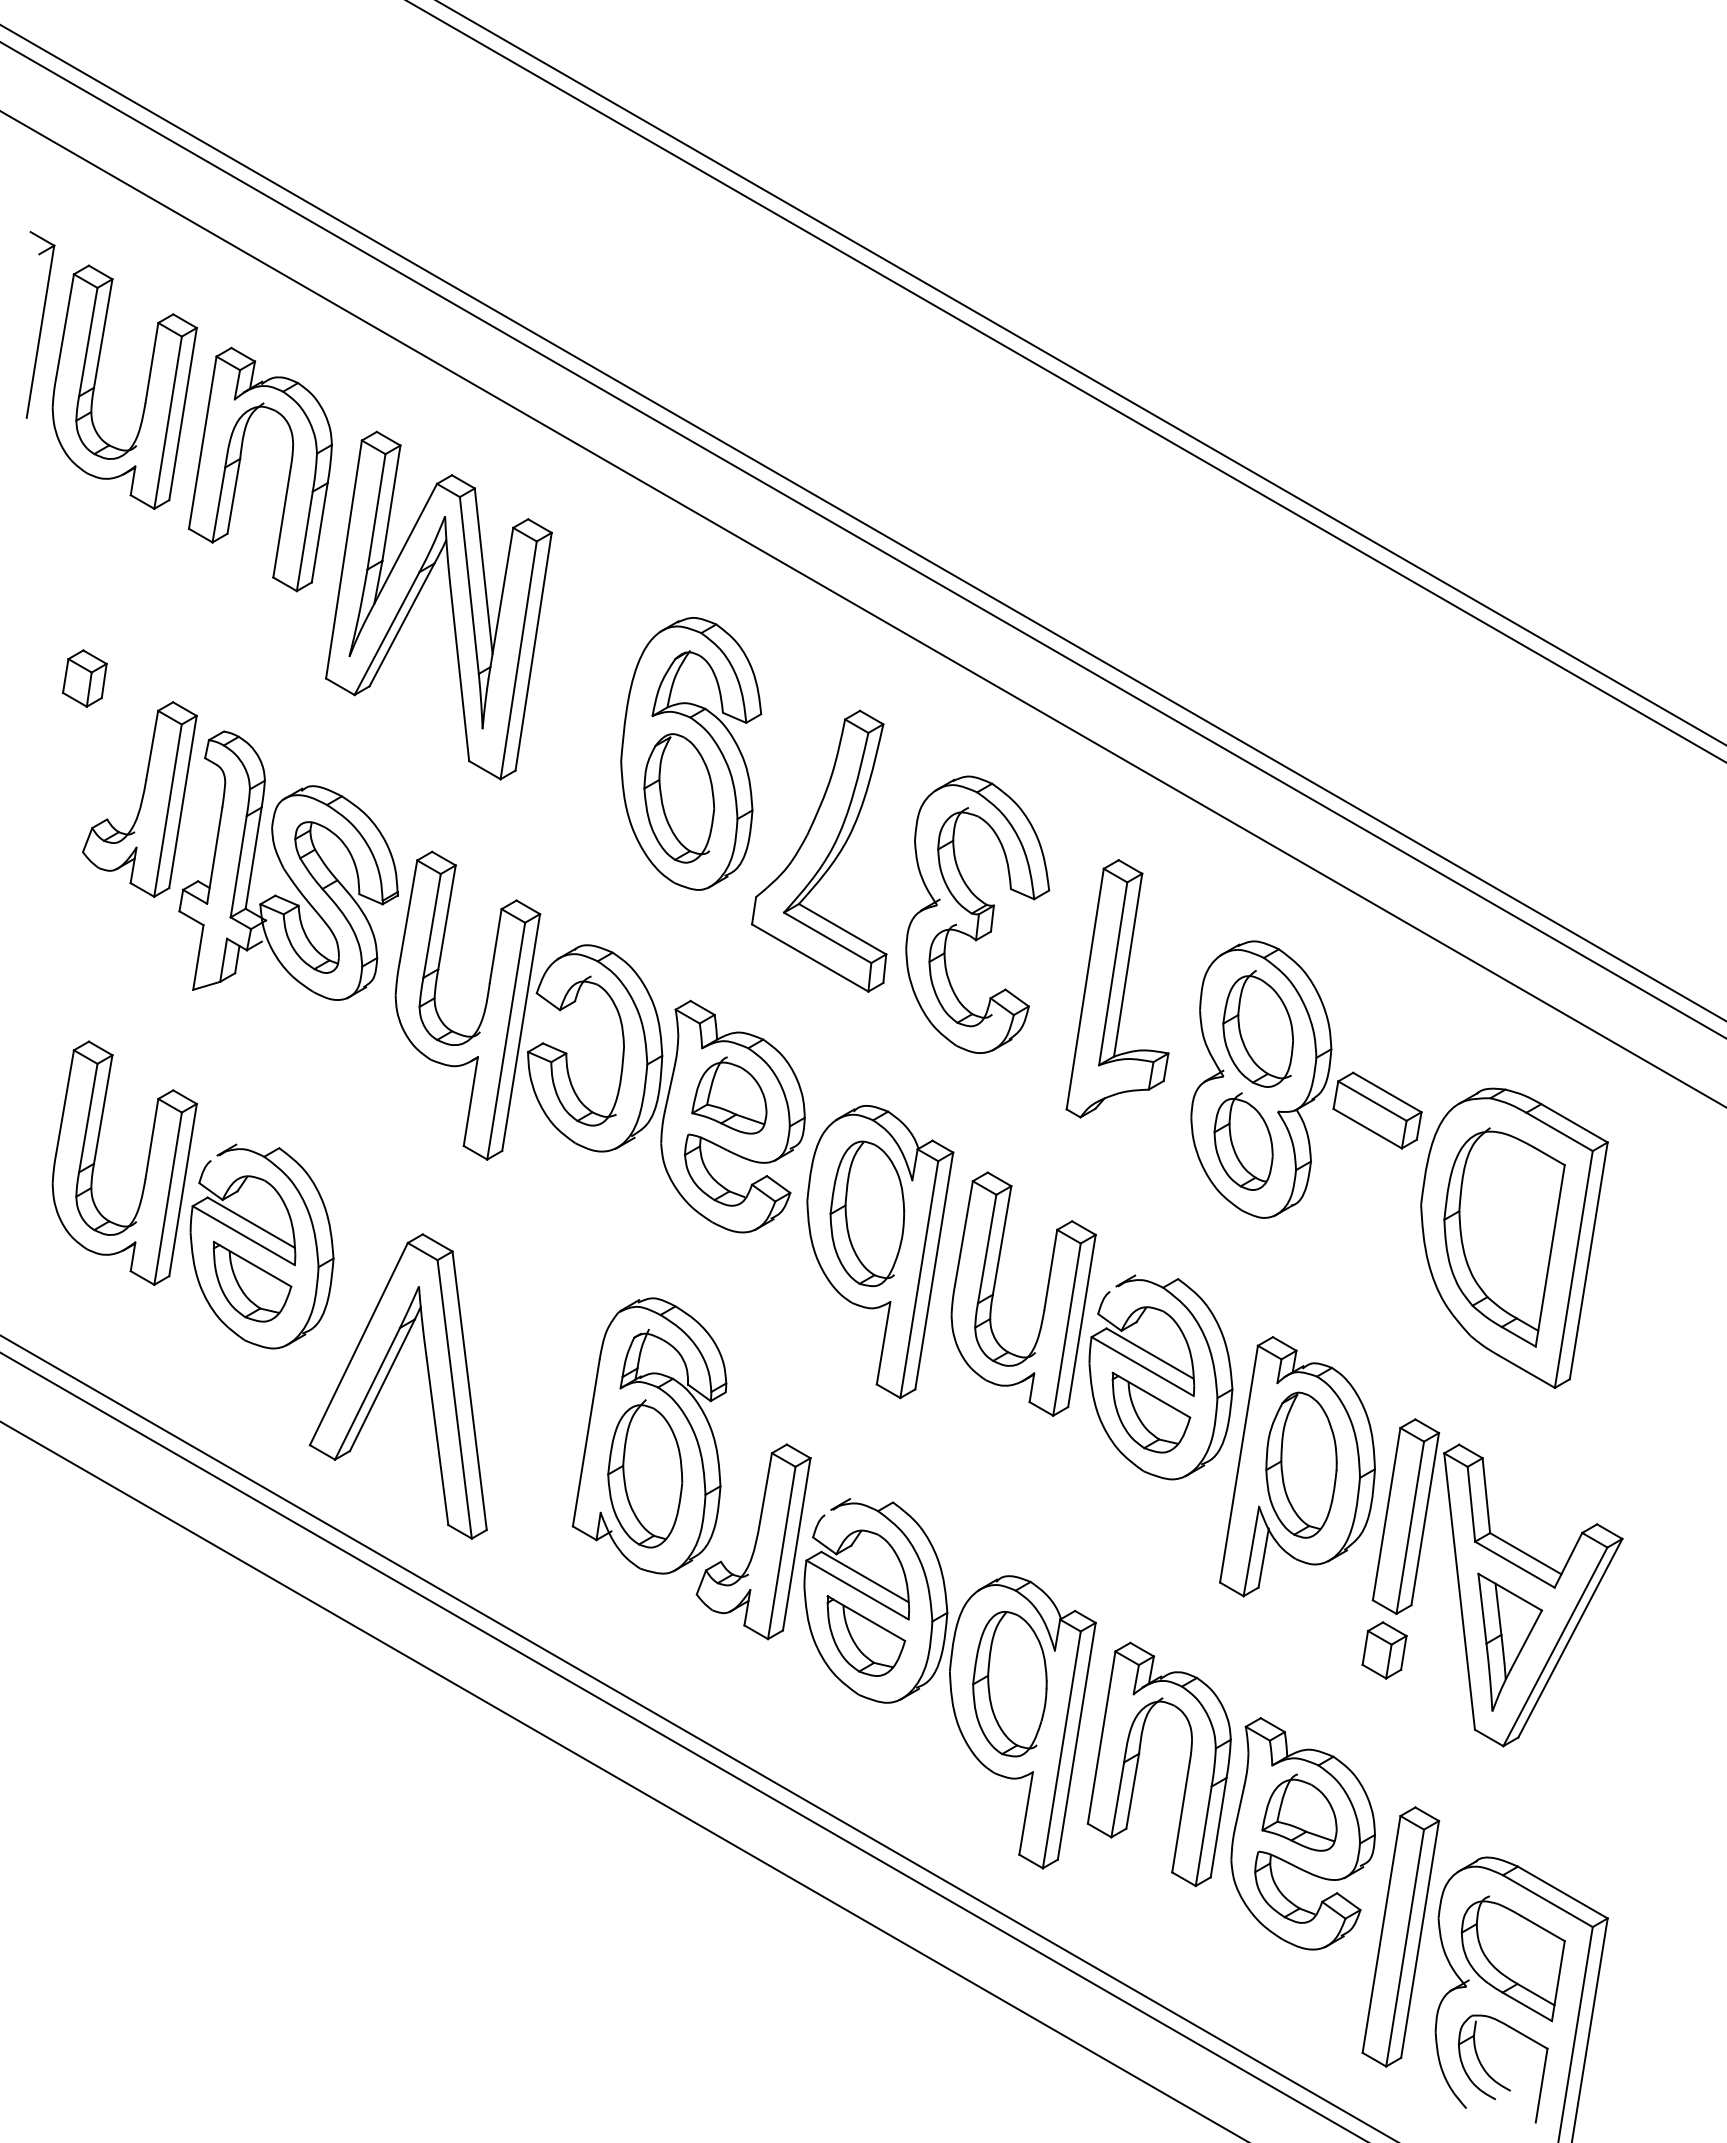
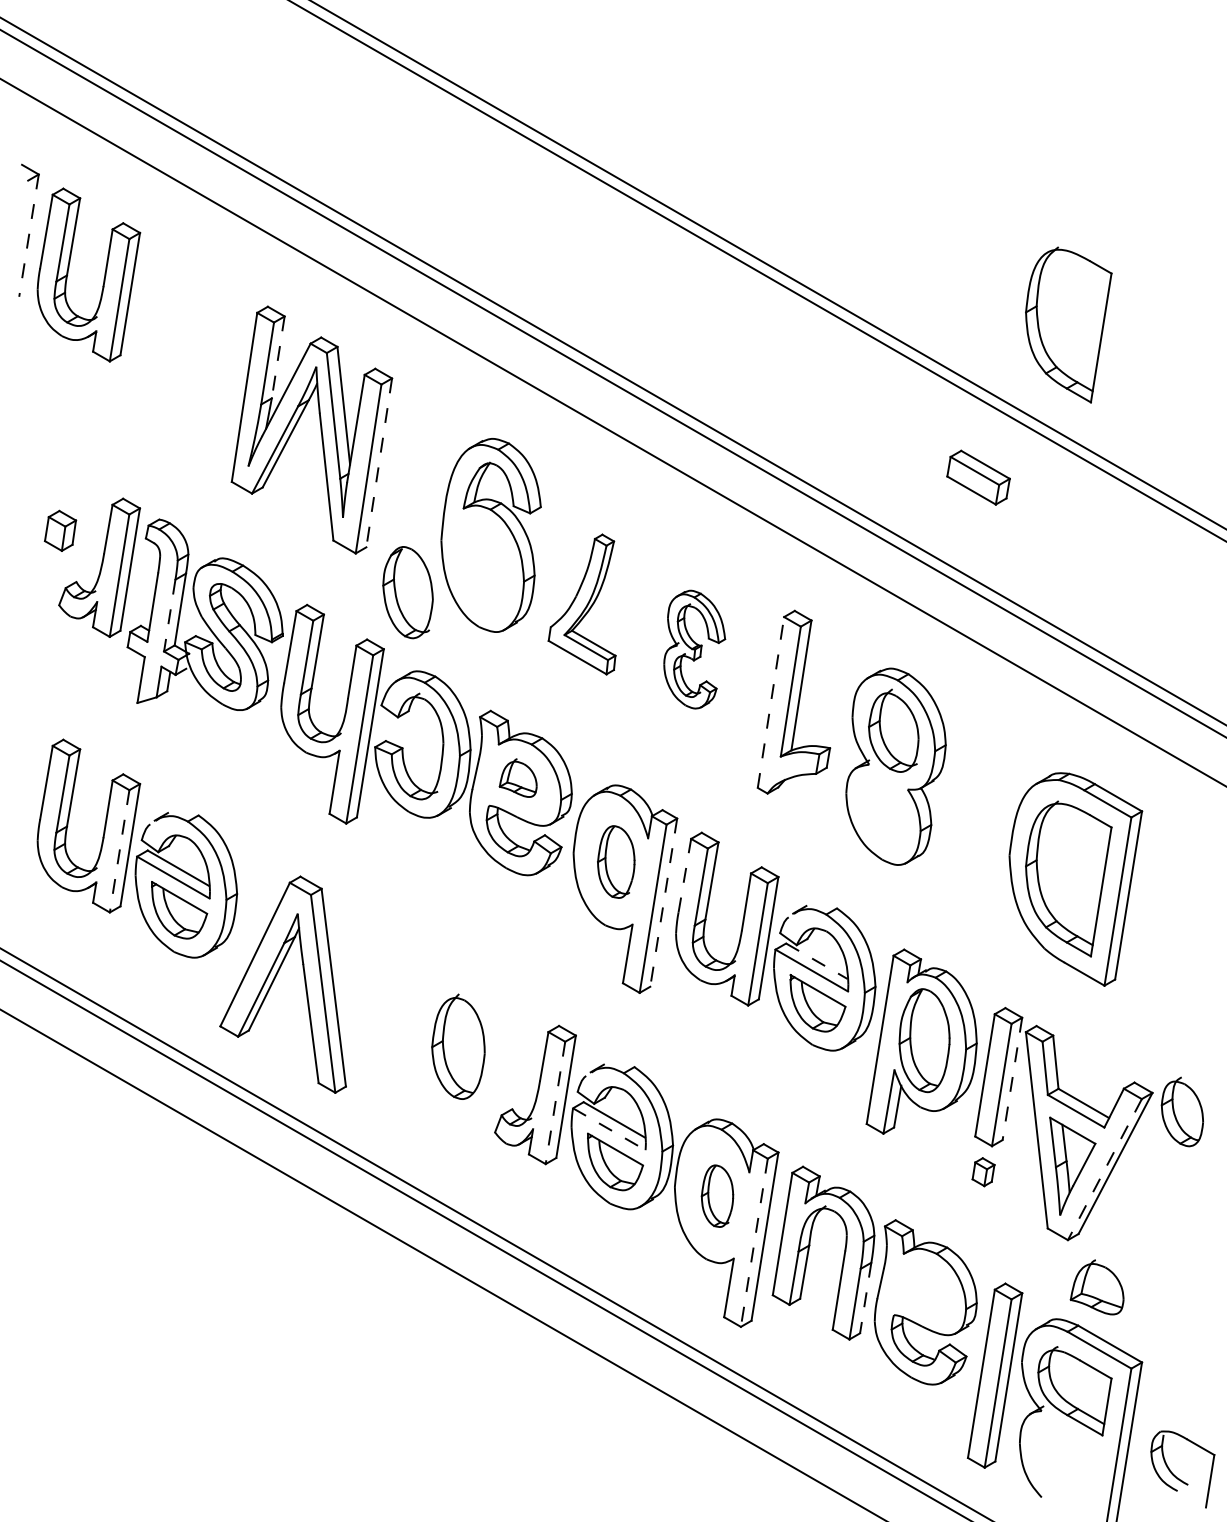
line: (40, 332) -> (29, 236), solid -> dashed
part: (1504, 457) -> (1068, 324), added
part: (240, 464) -> (171, 329), removed
line: (391, 503) -> (278, 357), solid -> dashed
line: (533, 652) -> (379, 463), solid -> dashed
part: (84, 678) -> (60, 530), moved
part: (679, 798) -> (408, 592), moved
part: (819, 850) -> (582, 604), size x0.7
line: (238, 867) -> (169, 616), solid -> dashed
part: (977, 914) -> (694, 649), size x0.6
line: (1085, 989) -> (771, 702), solid -> dashed
part: (729, 1095) -> (518, 778), size x0.7
part: (1377, 1110) -> (978, 477), moved
part: (1243, 1141) -> (1182, 1111), moved
line: (168, 1199) -> (119, 851), solid -> dashed
part: (867, 1213) -> (616, 861), size x0.7
line: (964, 1232) -> (685, 875), solid -> dashed
line: (934, 1271) -> (663, 903), solid -> dashed
line: (1149, 1353) -> (816, 961), solid -> dashed
part: (649, 1435) -> (461, 1019), removed
line: (1425, 1519) -> (1012, 1079), solid -> dashed
line: (781, 1553) -> (555, 1103), solid -> dashed
line: (857, 1590) -> (609, 1129), solid -> dashed
line: (1555, 1647) -> (1104, 1170), solid -> dashed
part: (1384, 1650) -> (983, 1172), size x0.7
part: (1009, 1684) -> (717, 1196), size x0.6
line: (1061, 1749) -> (754, 1242), solid -> dashed
part: (1299, 1812) -> (1097, 1287), moved
line: (1218, 1828) -> (865, 1298), solid -> dashed
part: (1492, 2077) -> (1175, 1475), moved

